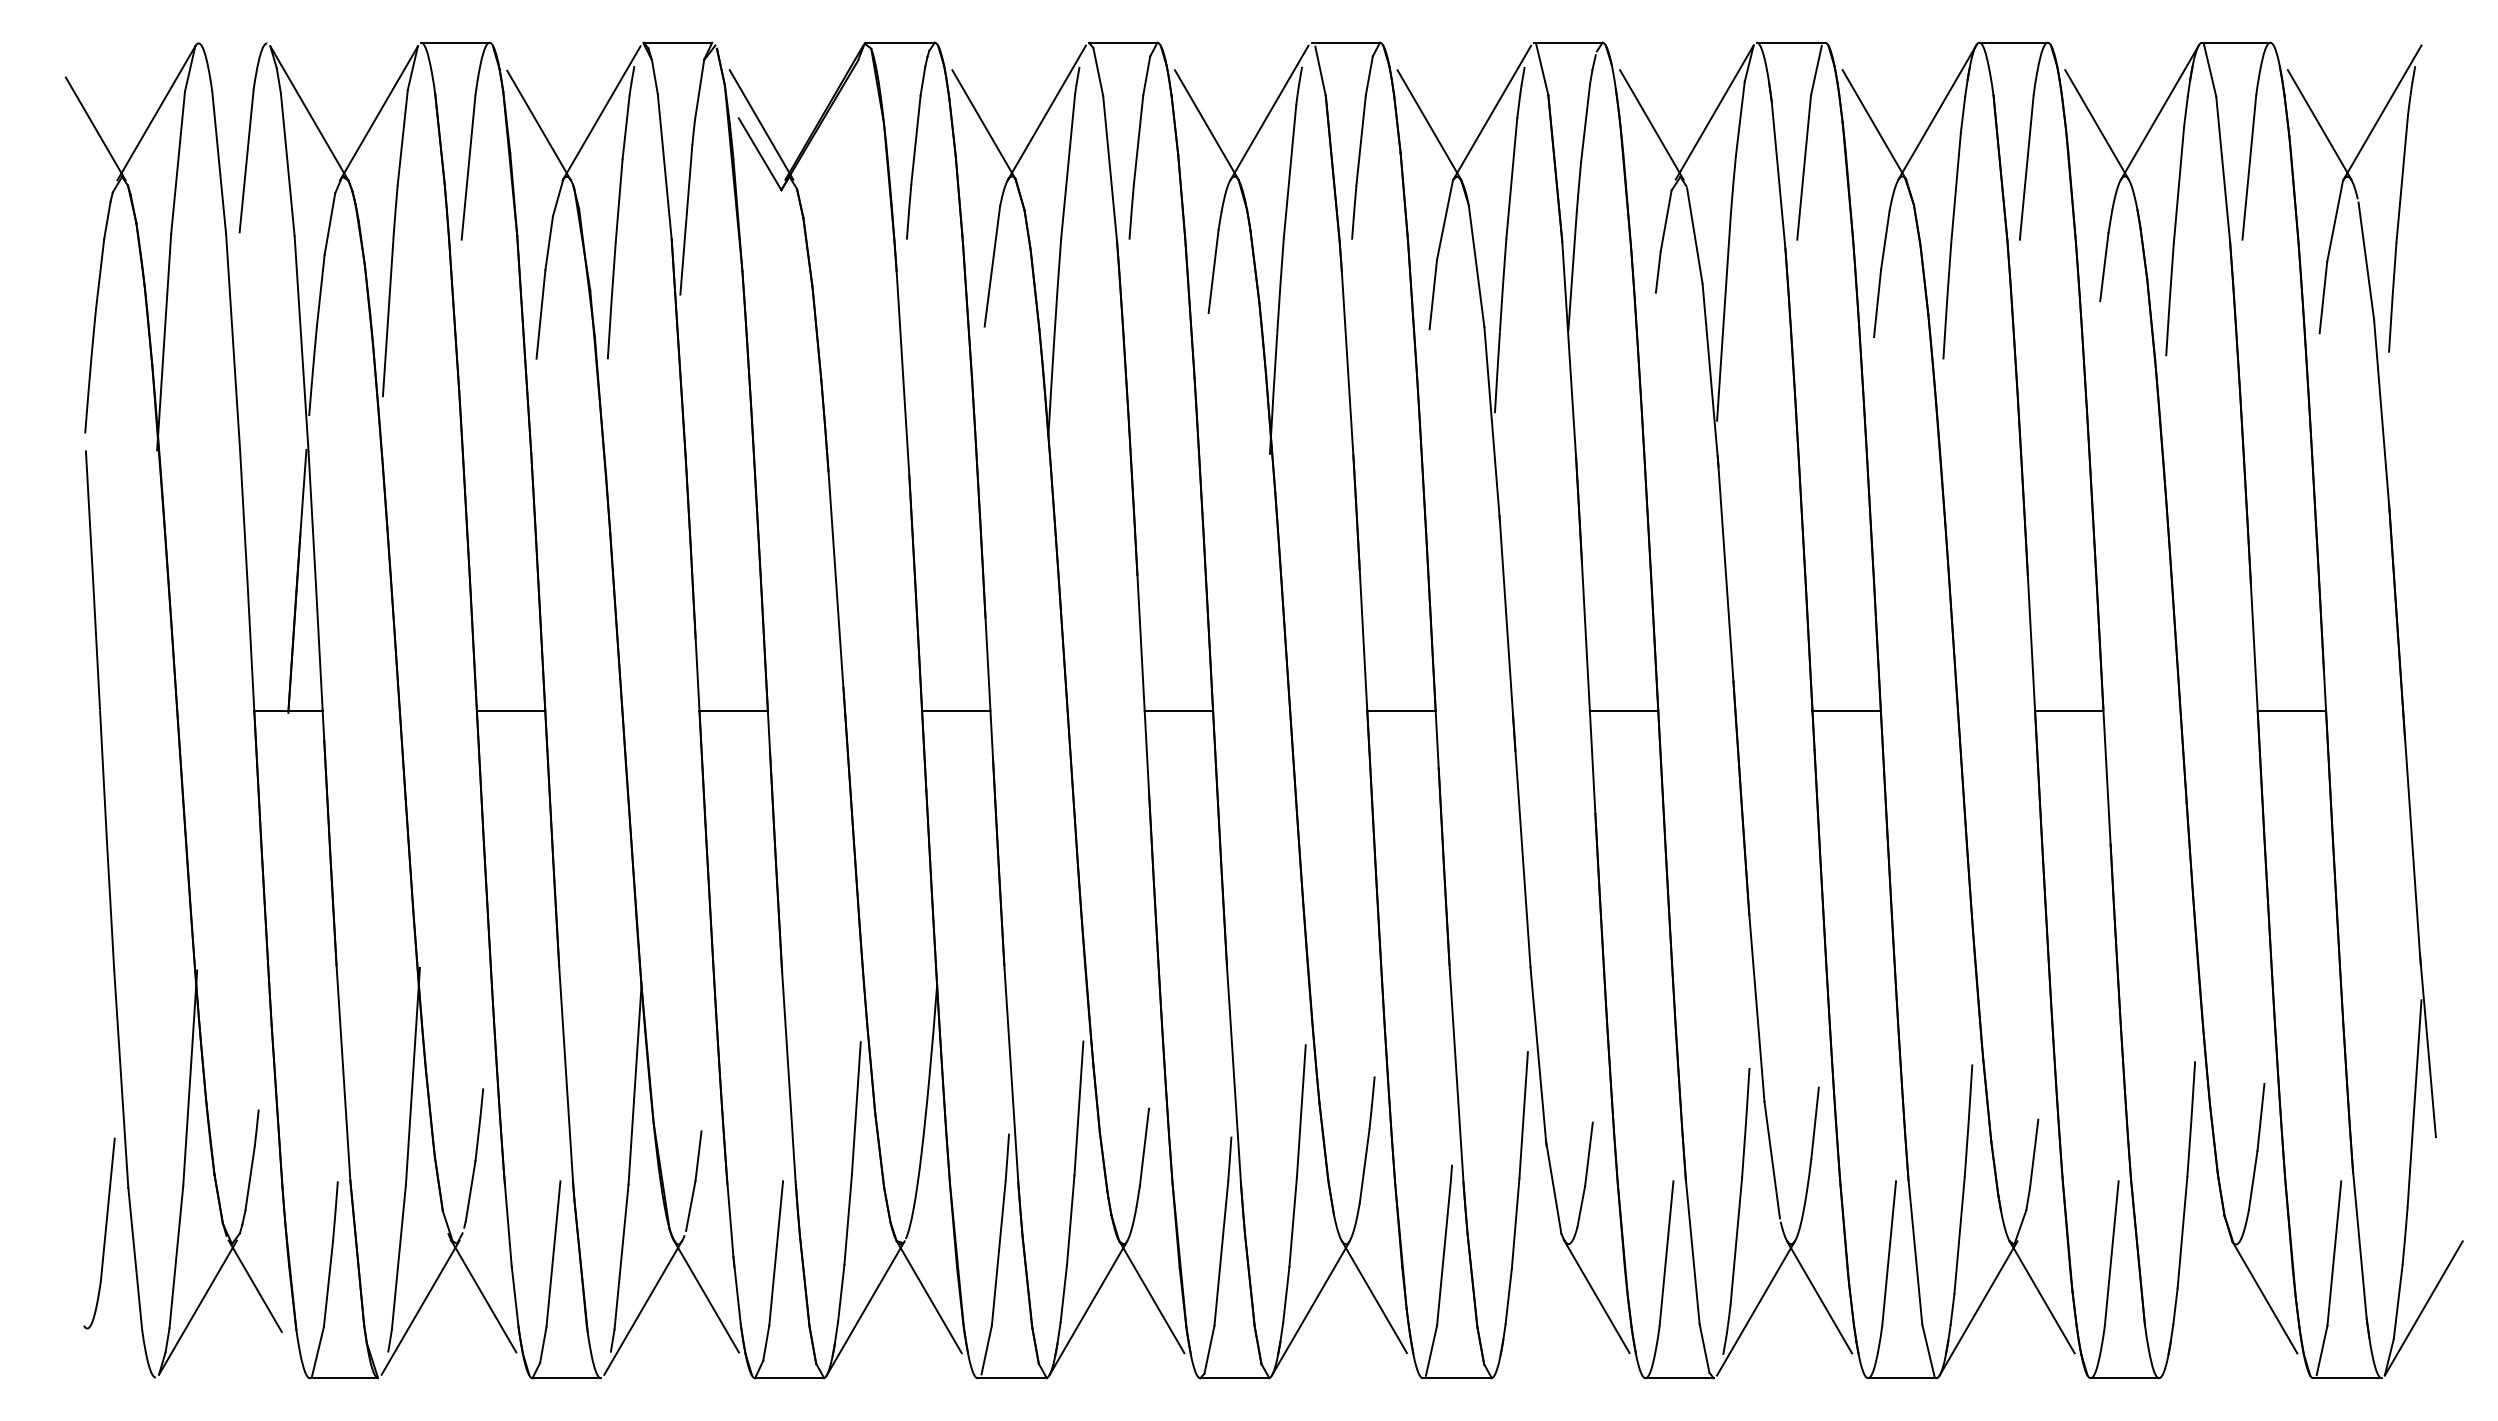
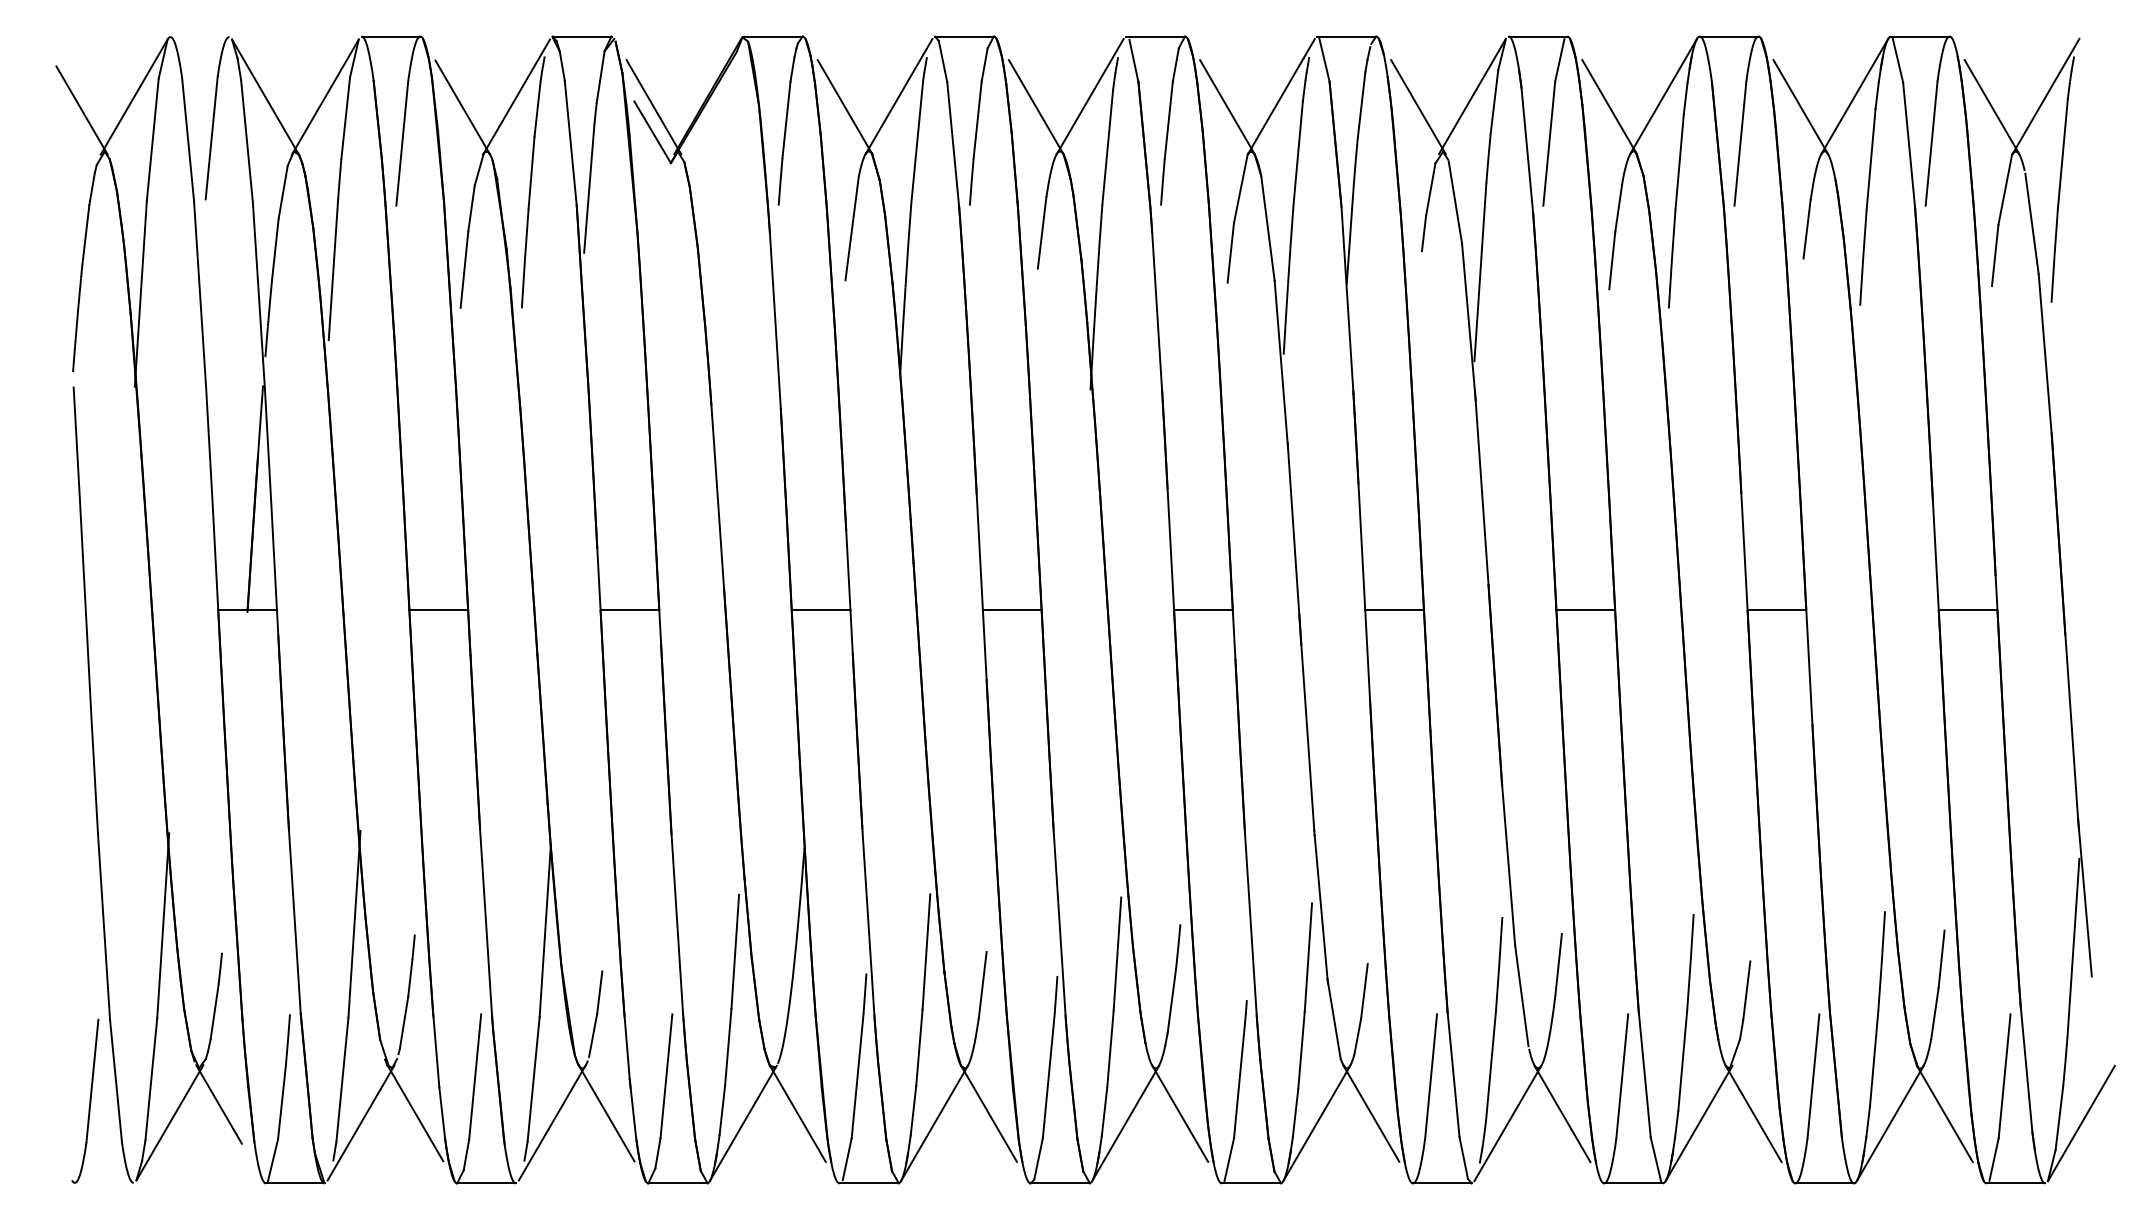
part: (99, 1233) -> (85, 1101), moved
line: (1533, 1308) -> (1316, 1123), added
line: (2201, 1308) -> (1890, 1123), added

